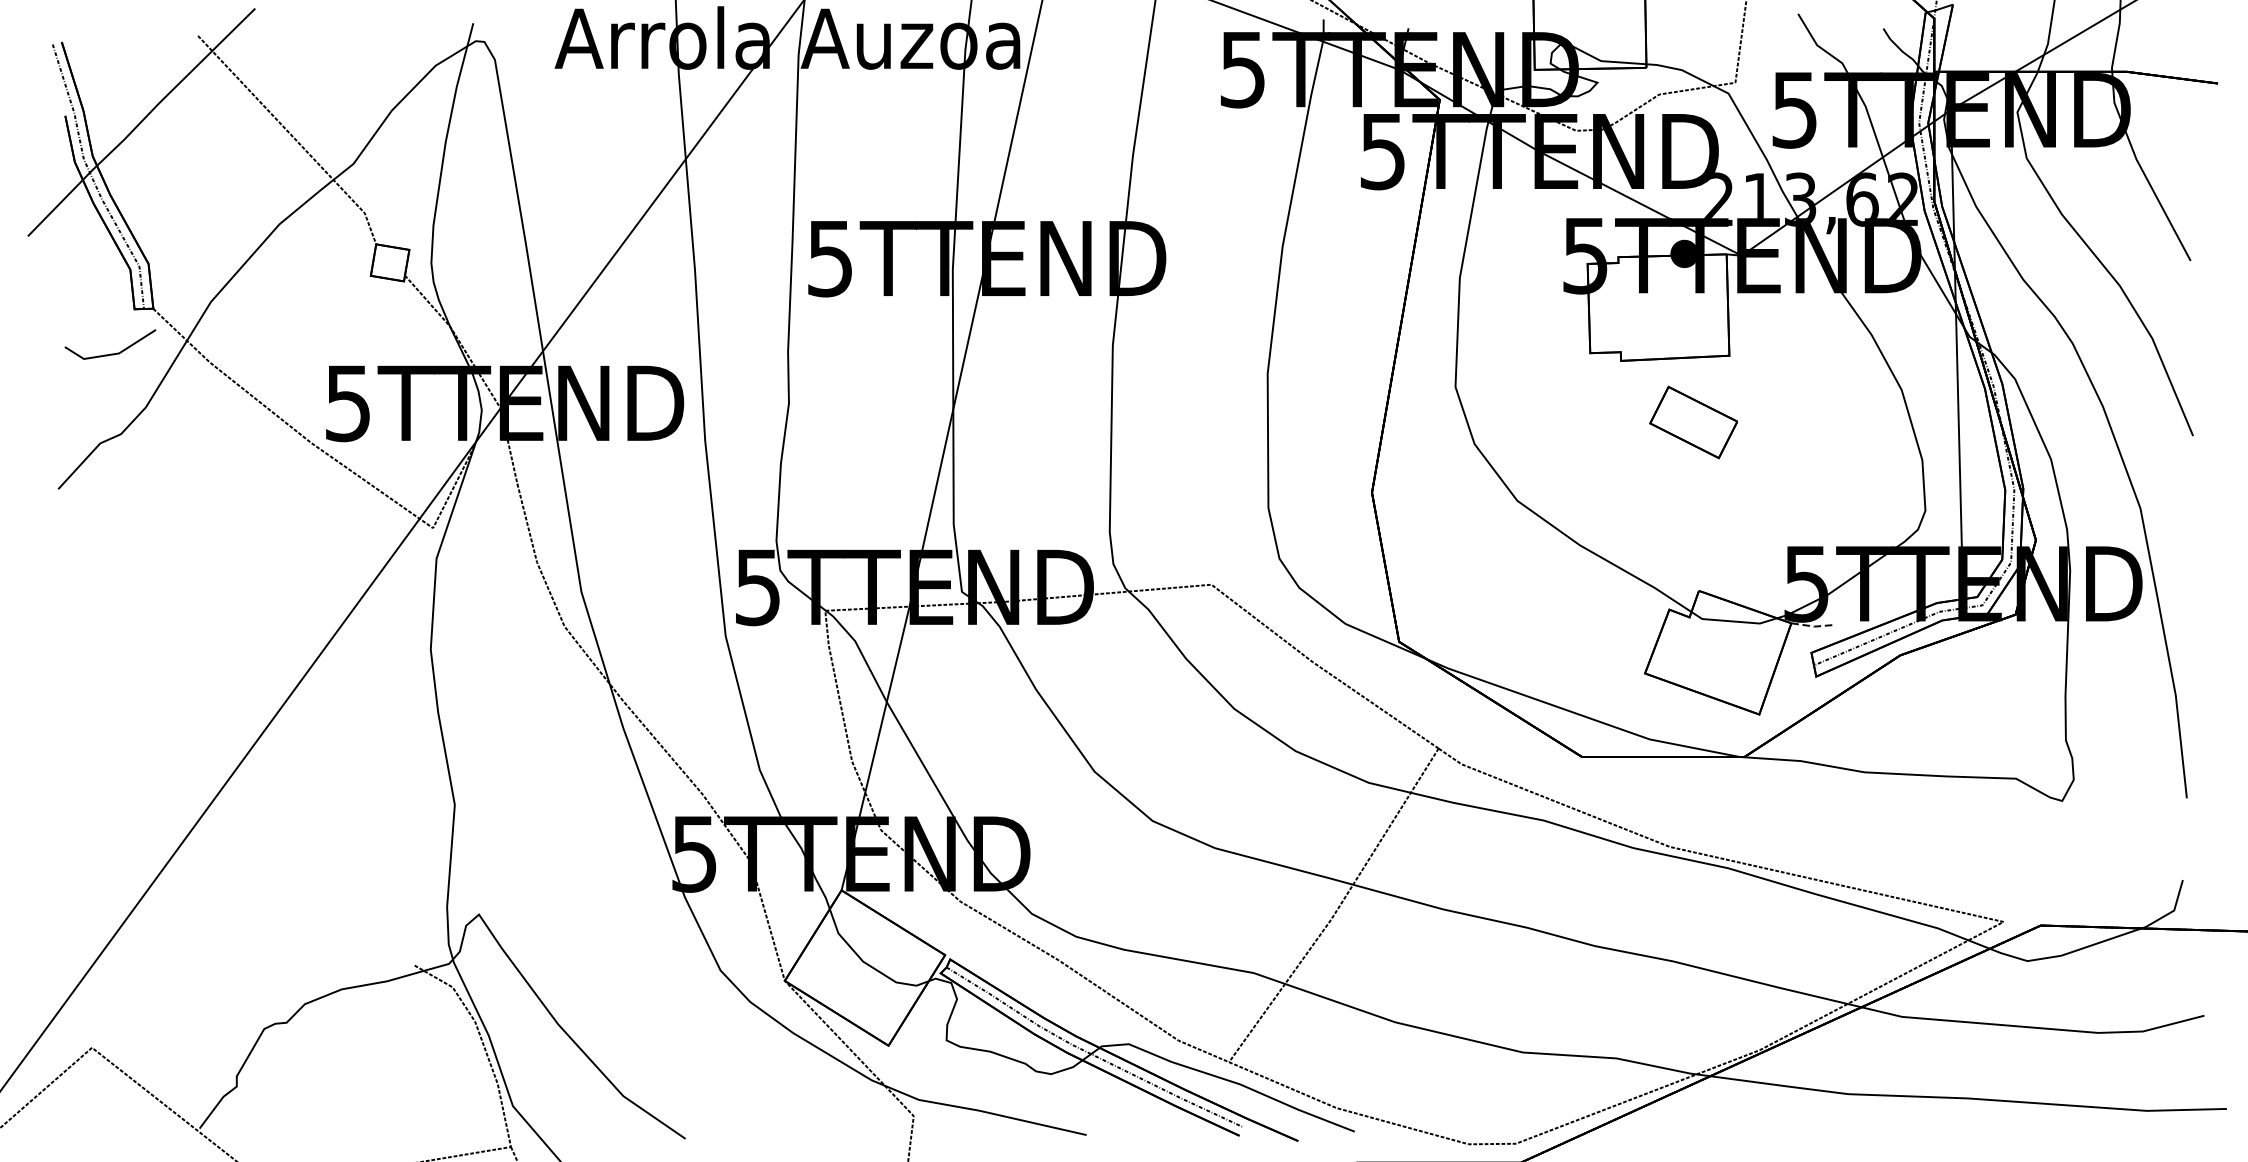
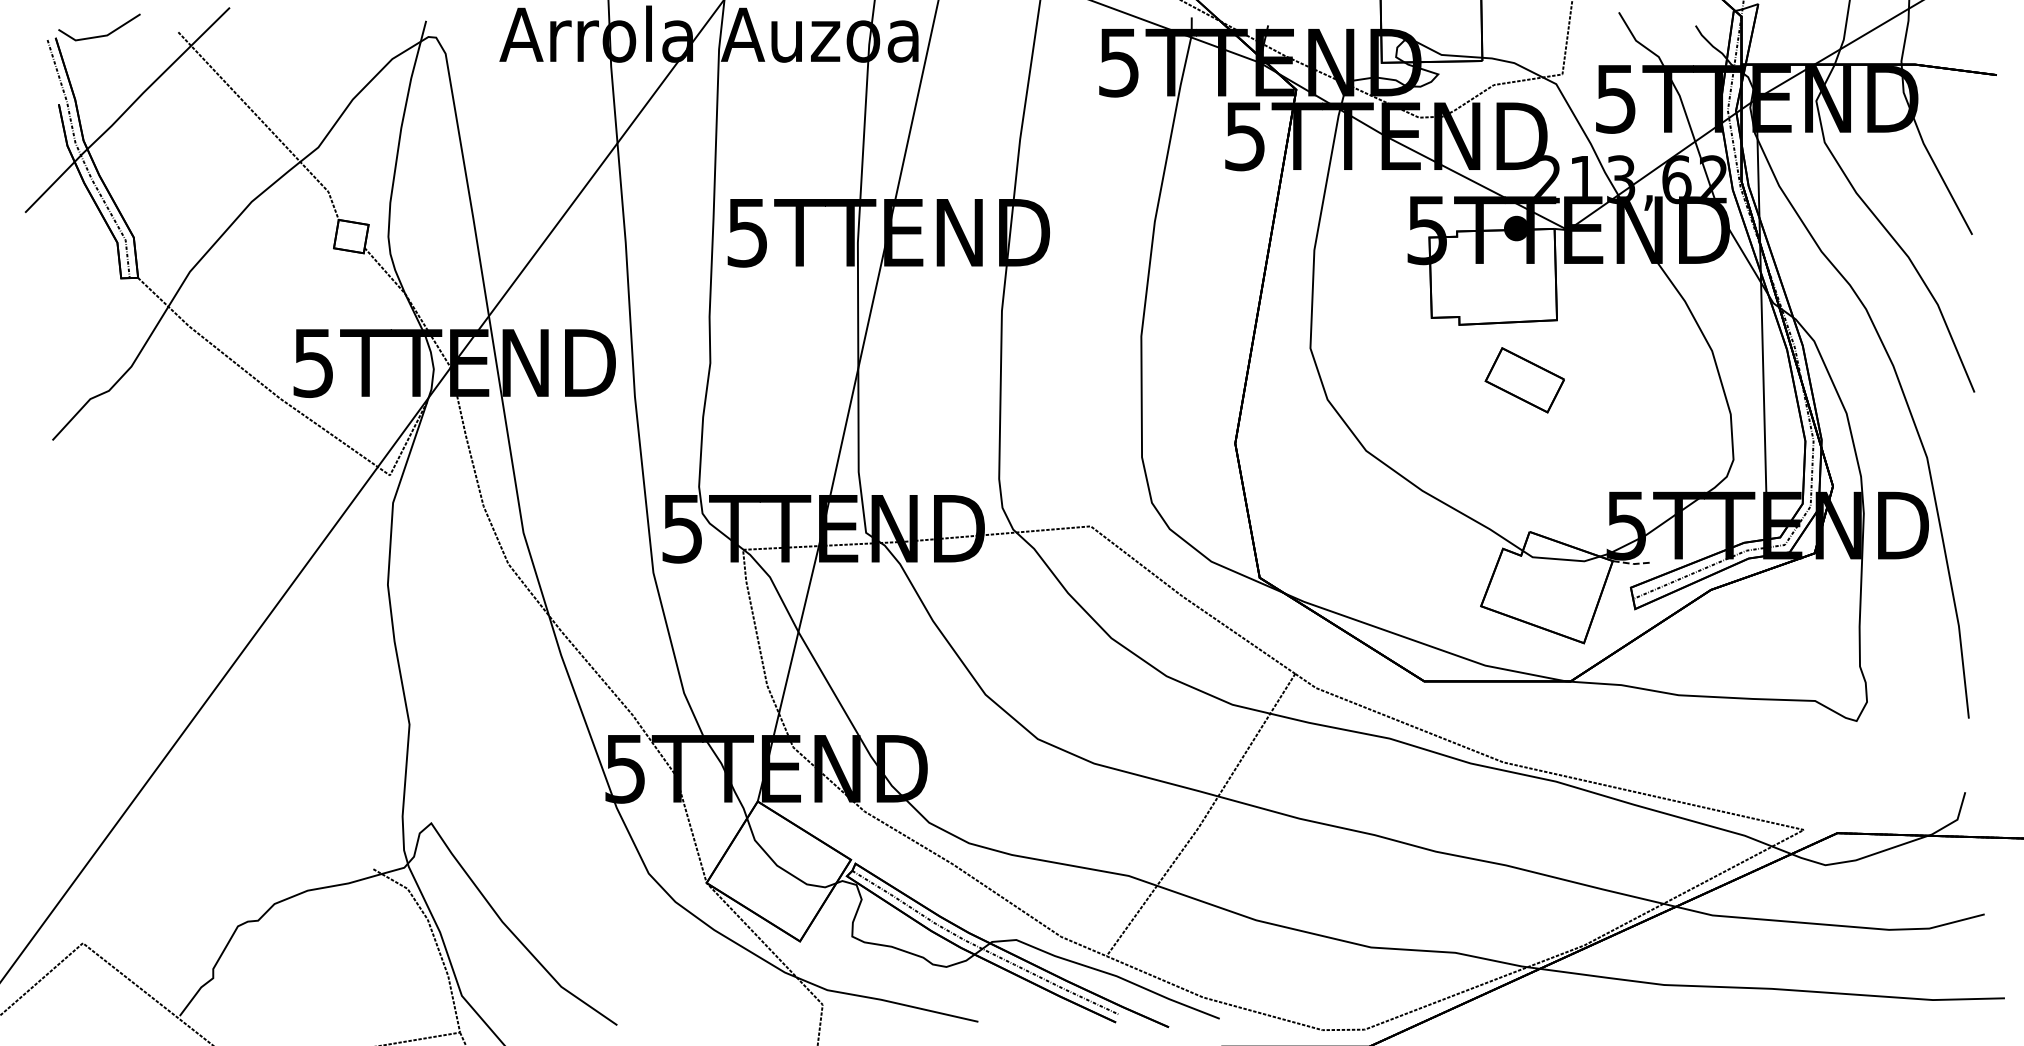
line: (110, 353) -> (99, 35), moved

